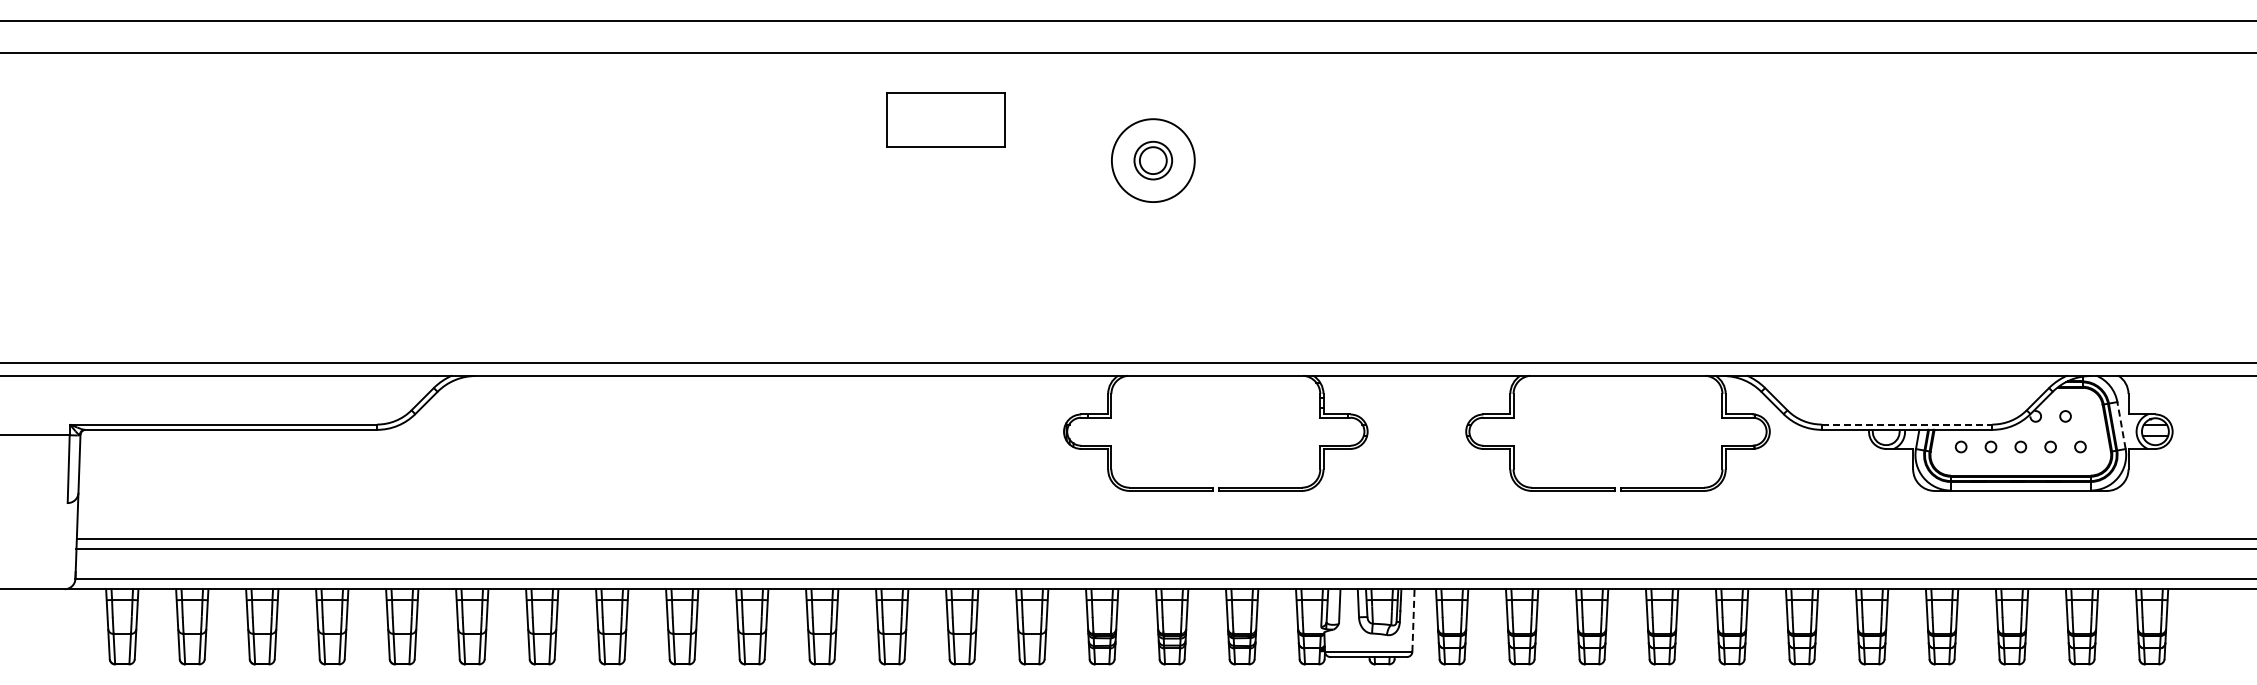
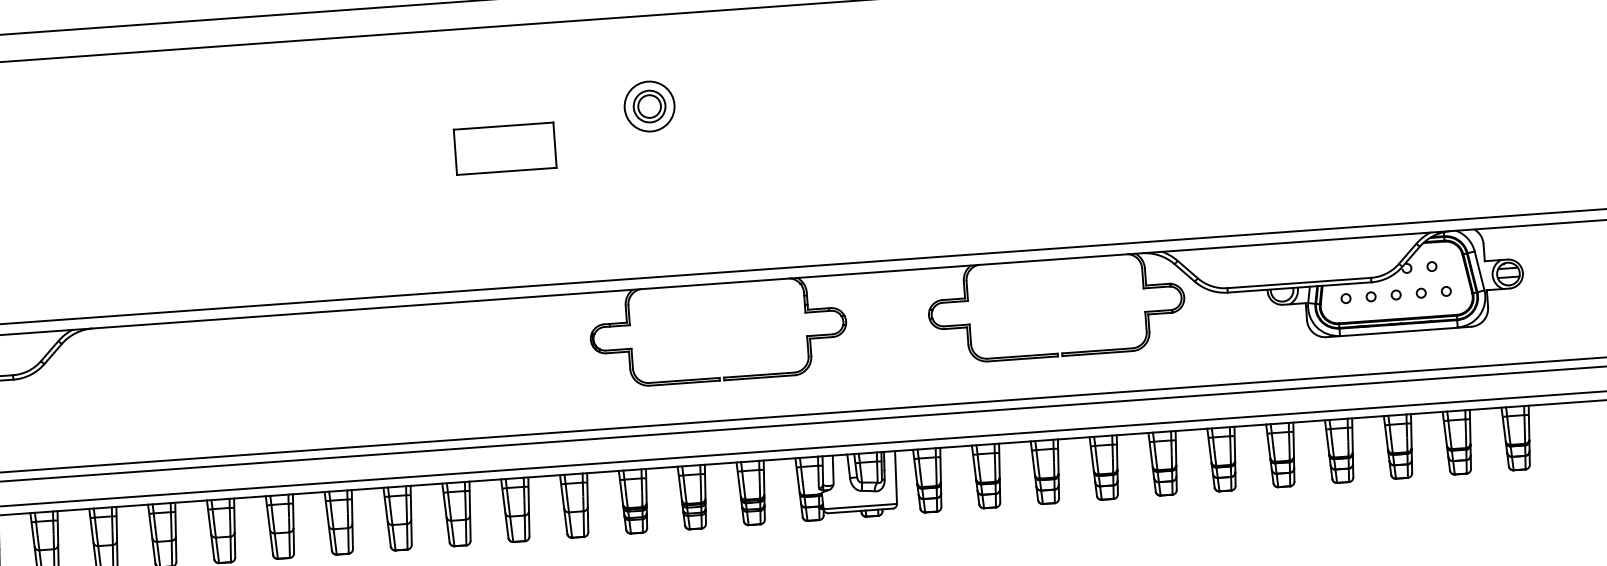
part: (945, 119) -> (504, 148), moved
circle: (1152, 160) -> (648, 106), size x0.71
line: (1907, 424) -> (1299, 282), dashed -> solid
line: (2121, 425) -> (1479, 270), dashed -> solid
line: (1413, 620) -> (896, 477), dashed -> solid

